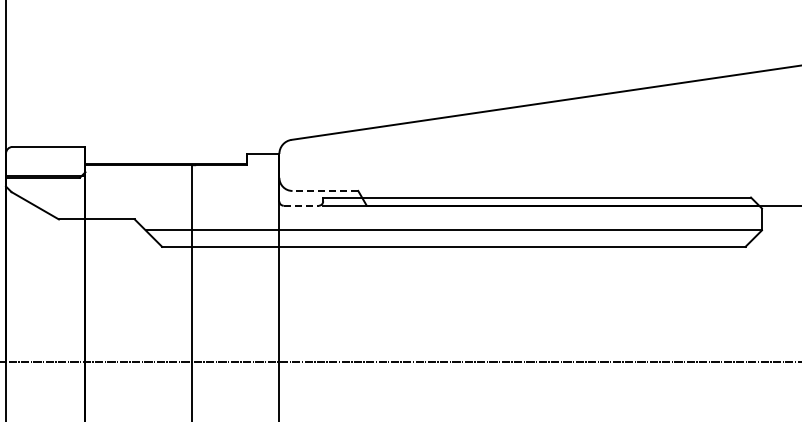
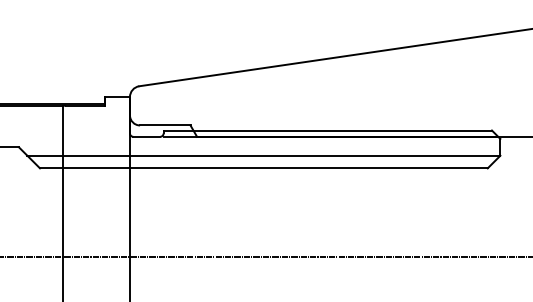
line: (325, 190) -> (165, 125), dashed -> solid
line: (301, 205) -> (146, 136), dashed -> solid

